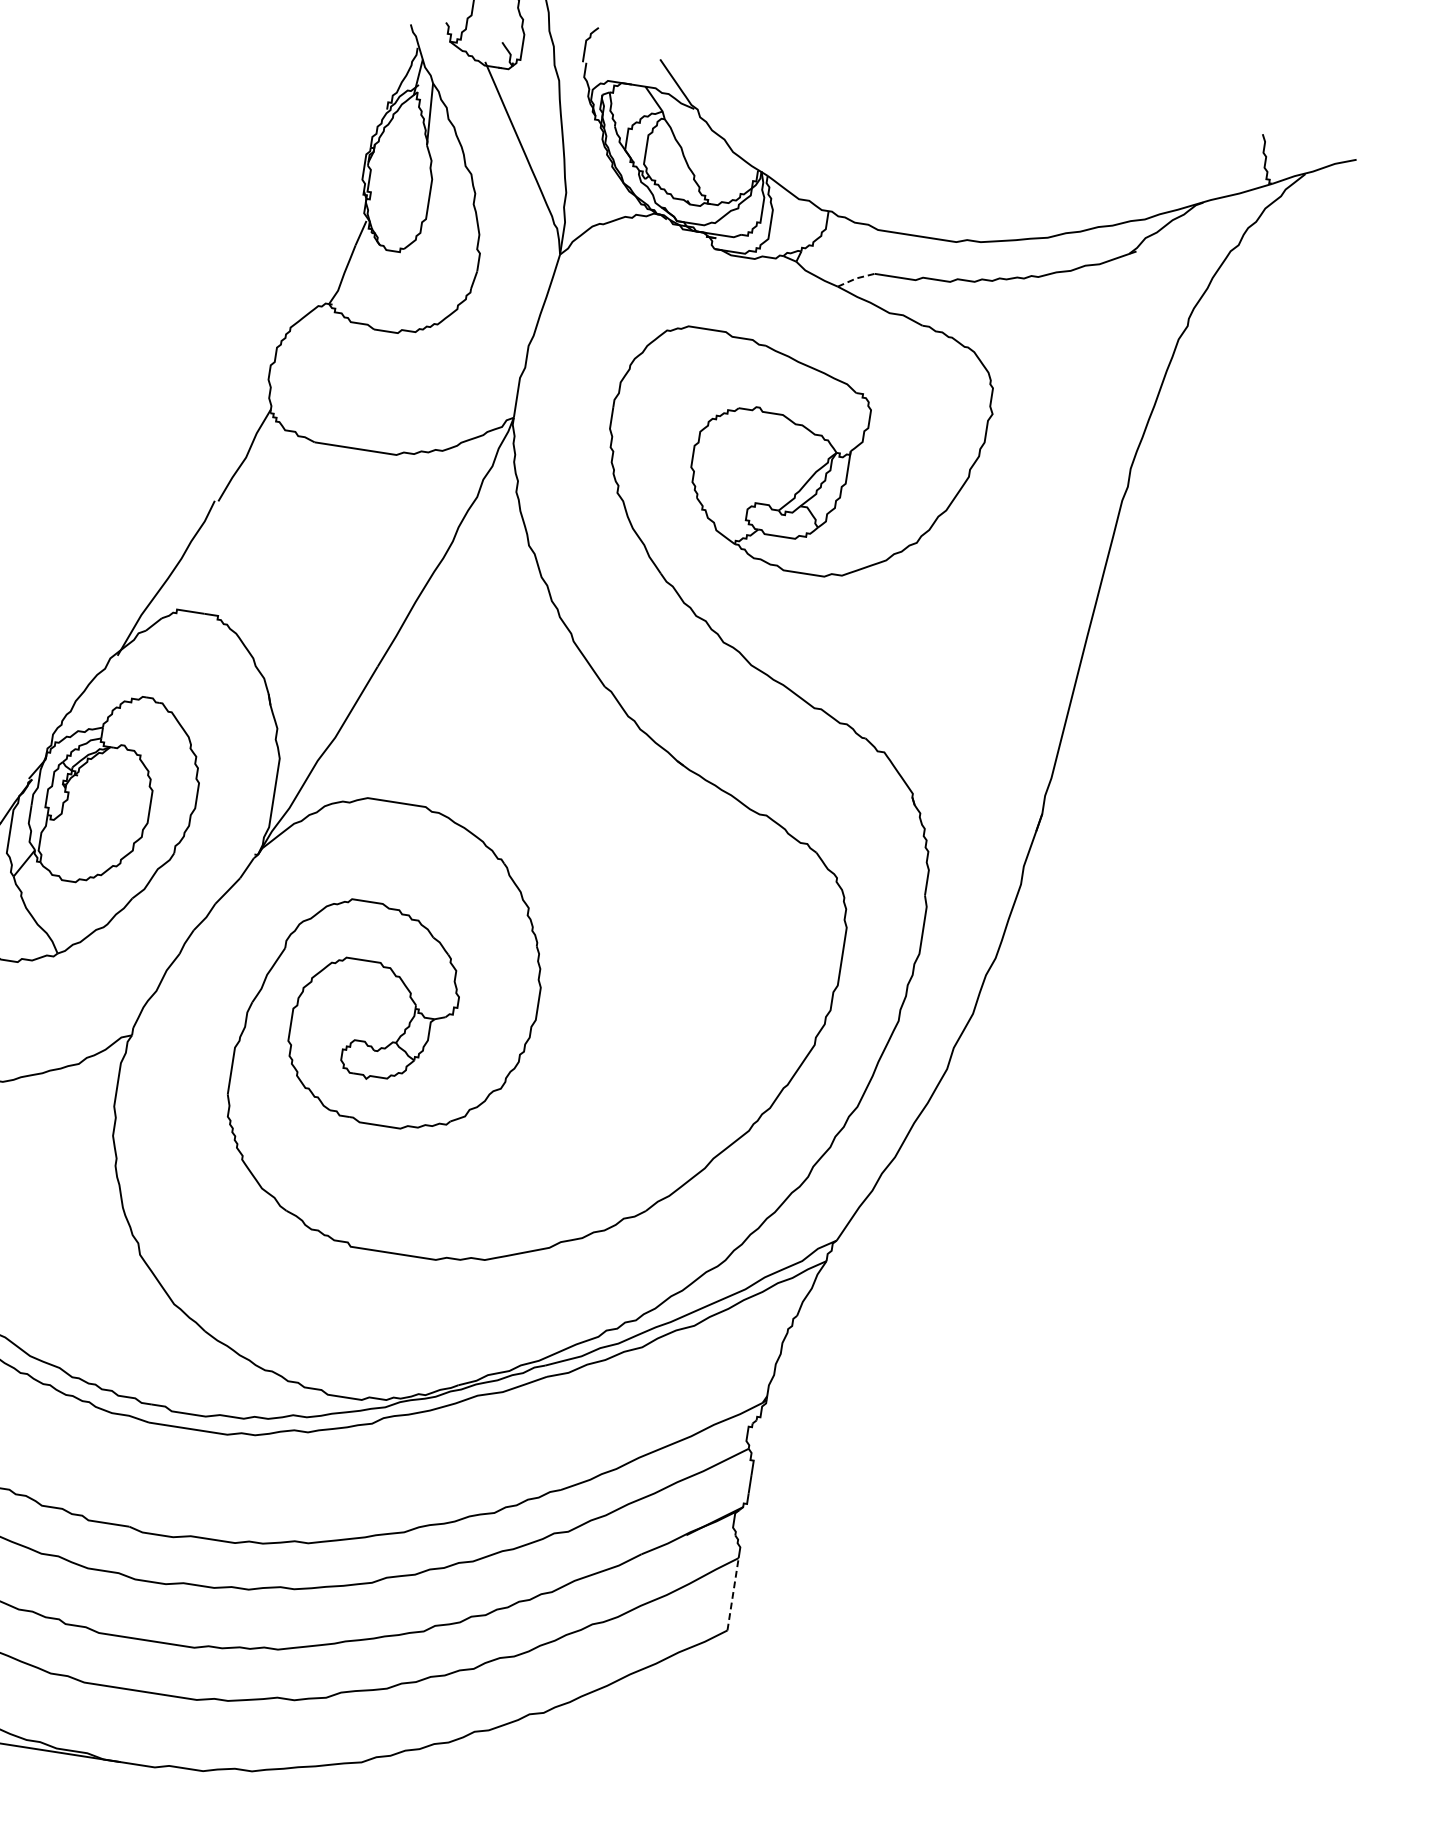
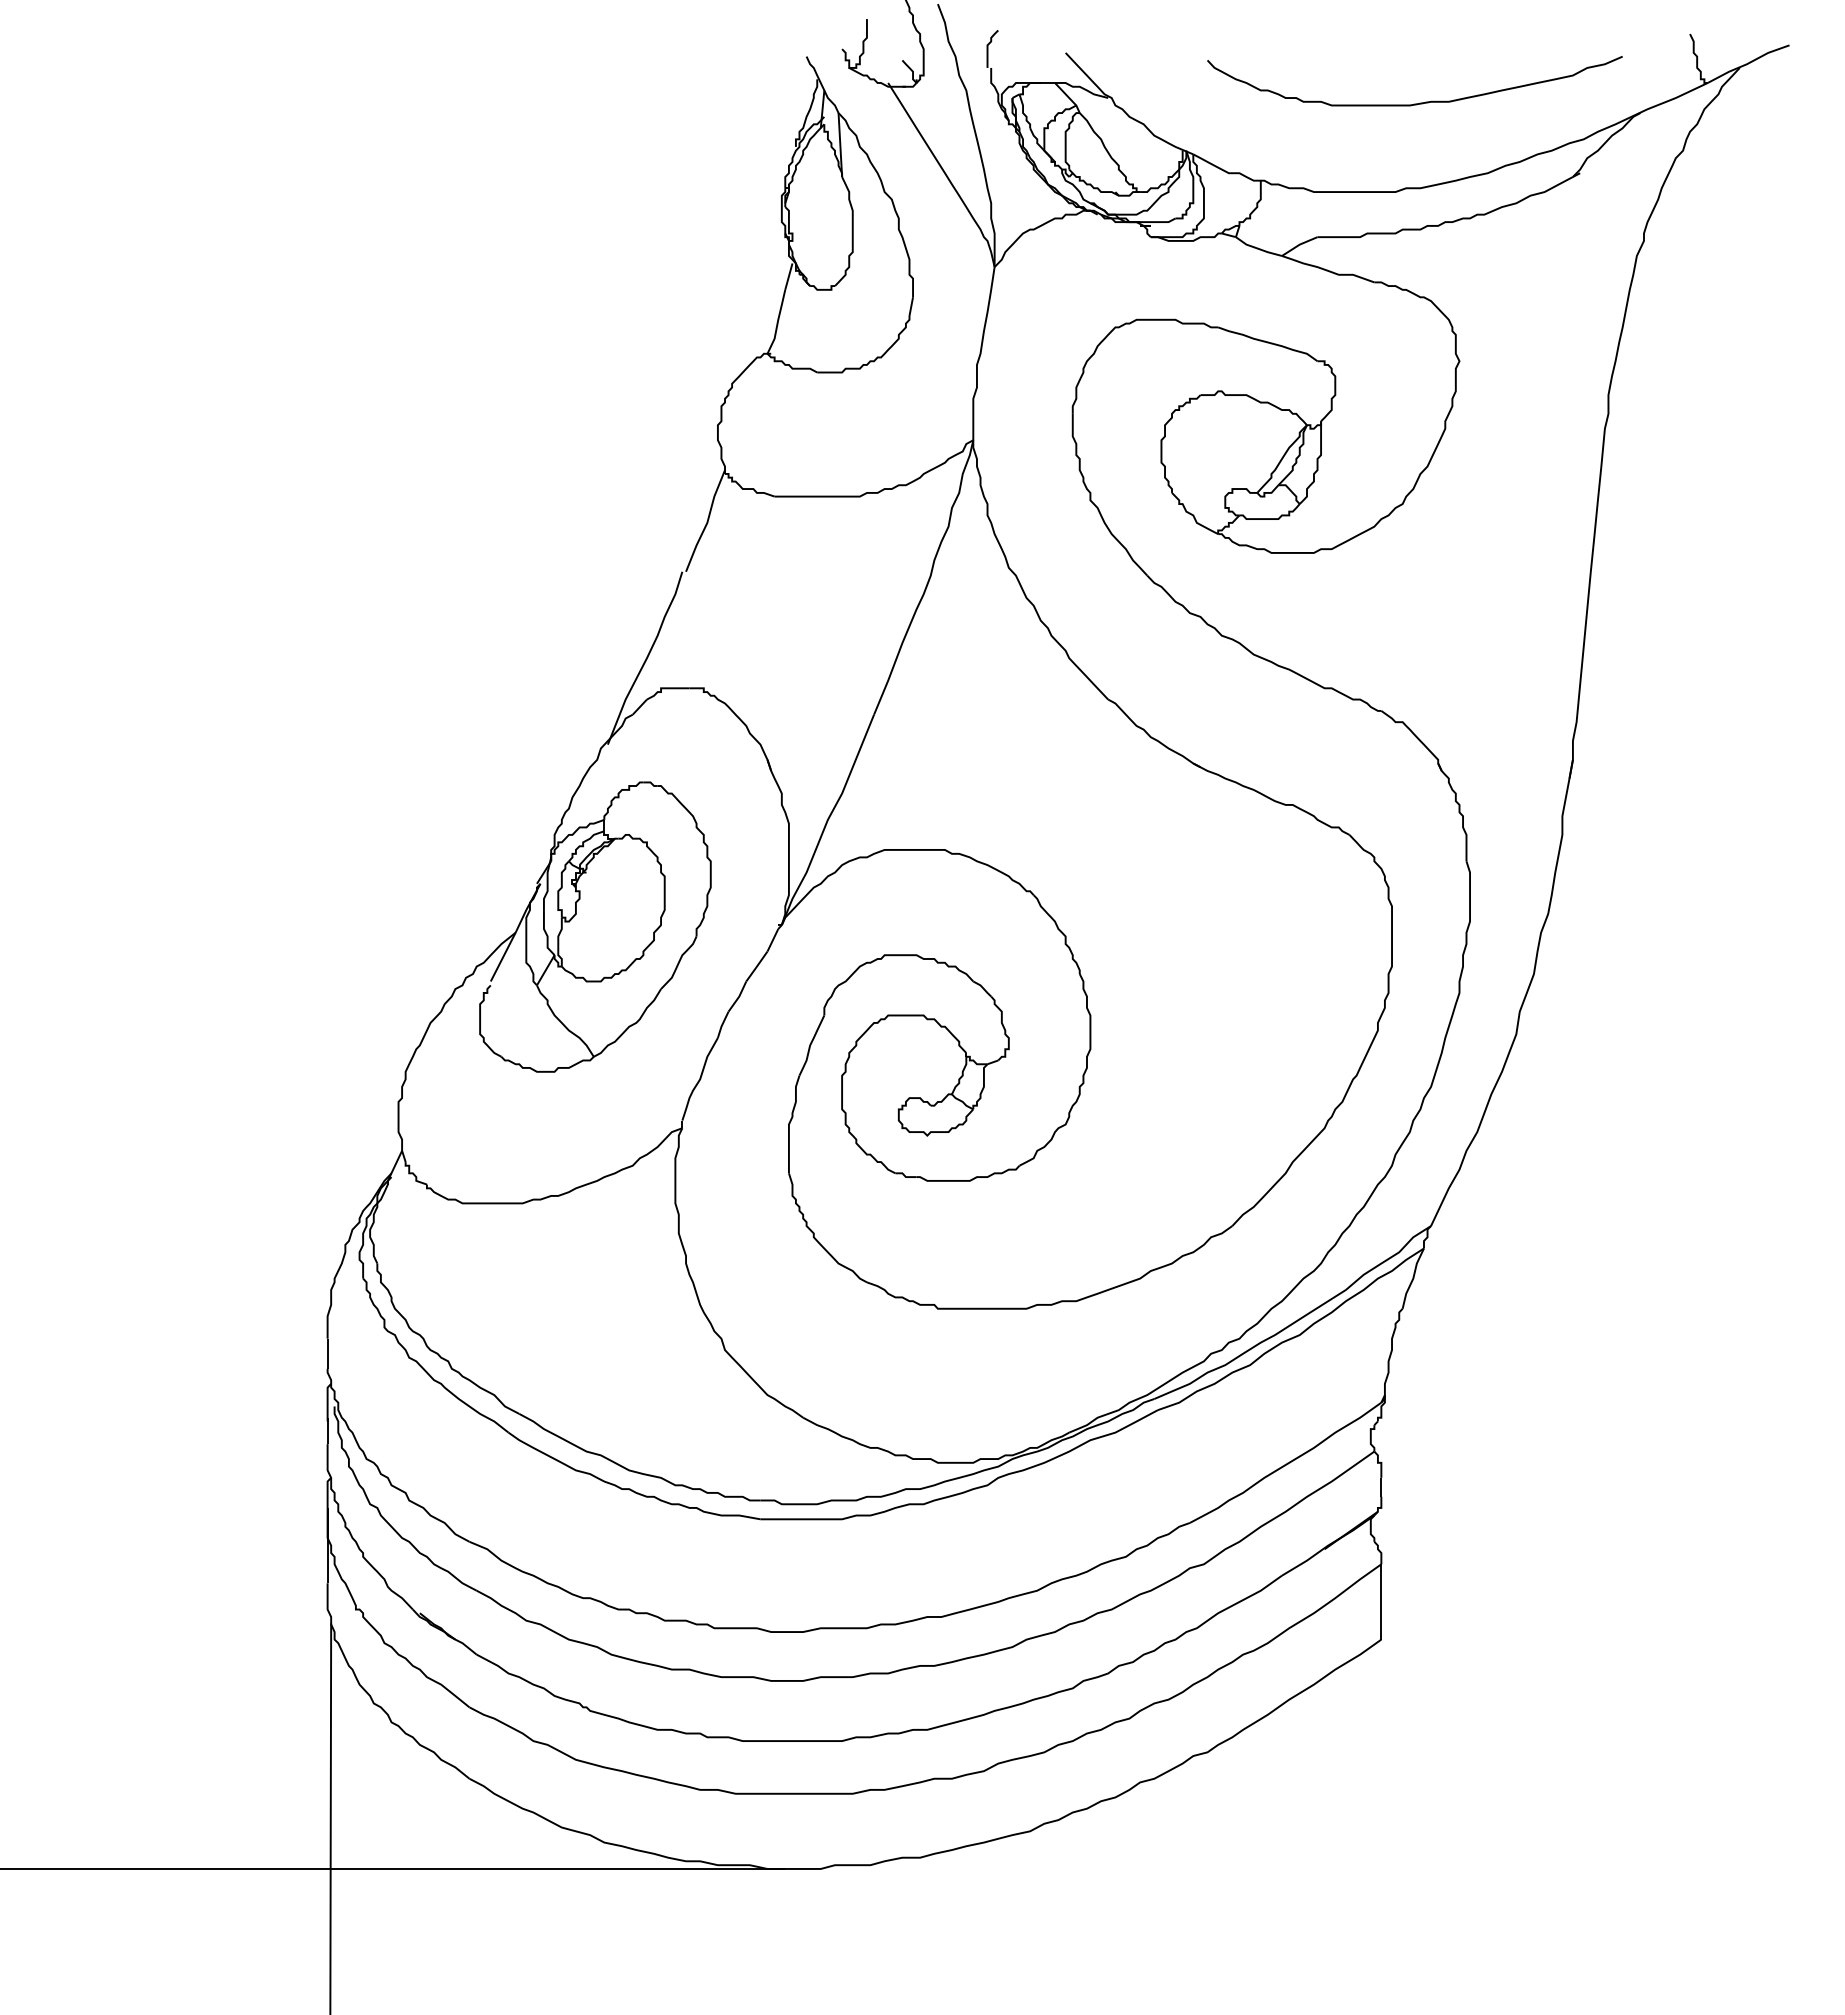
curve: (992, 159) -> (1419, 102), added
line: (856, 278) -> (1299, 244), dashed -> solid
line: (733, 1593) -> (1381, 1601), dashed -> solid

